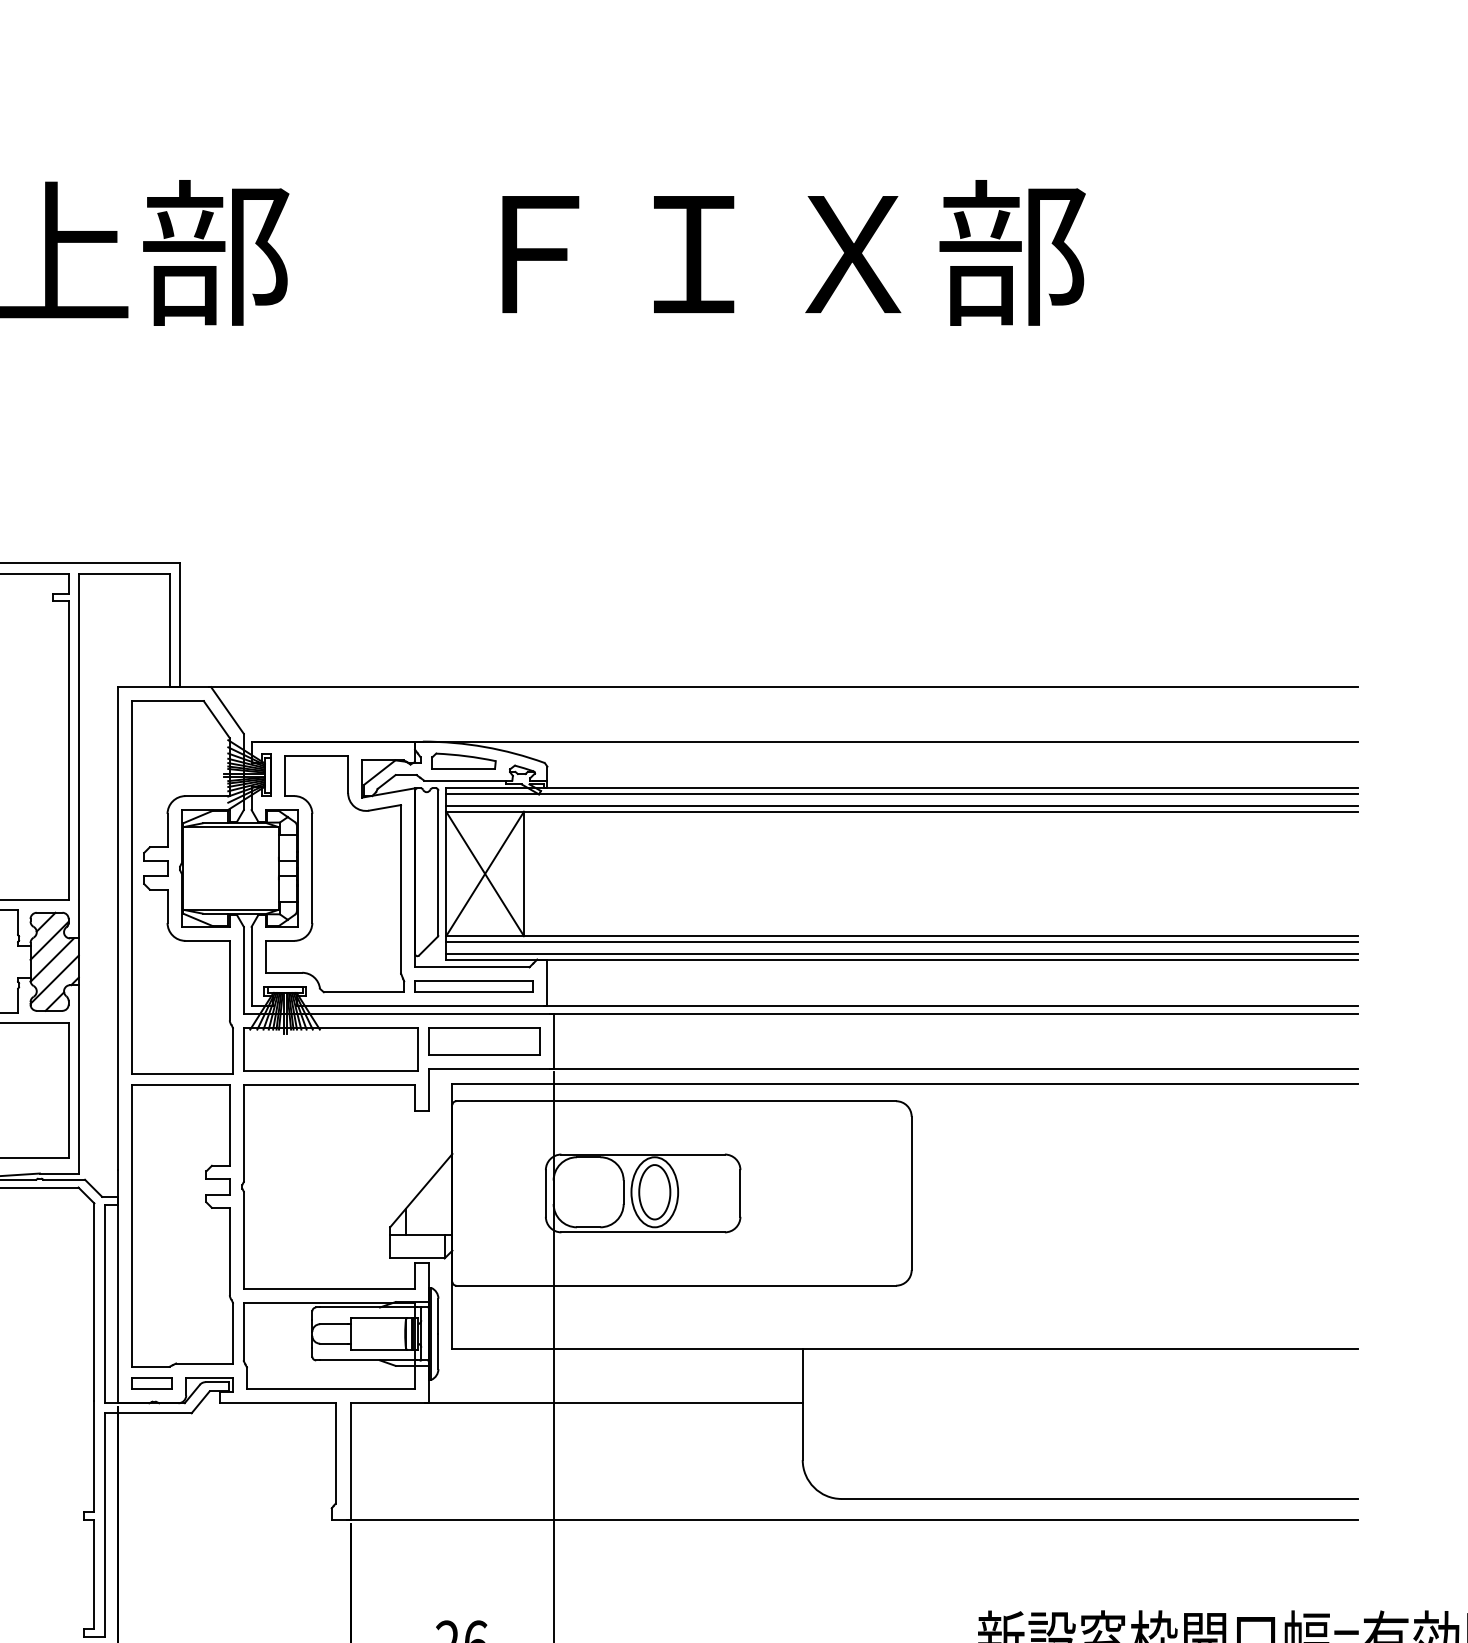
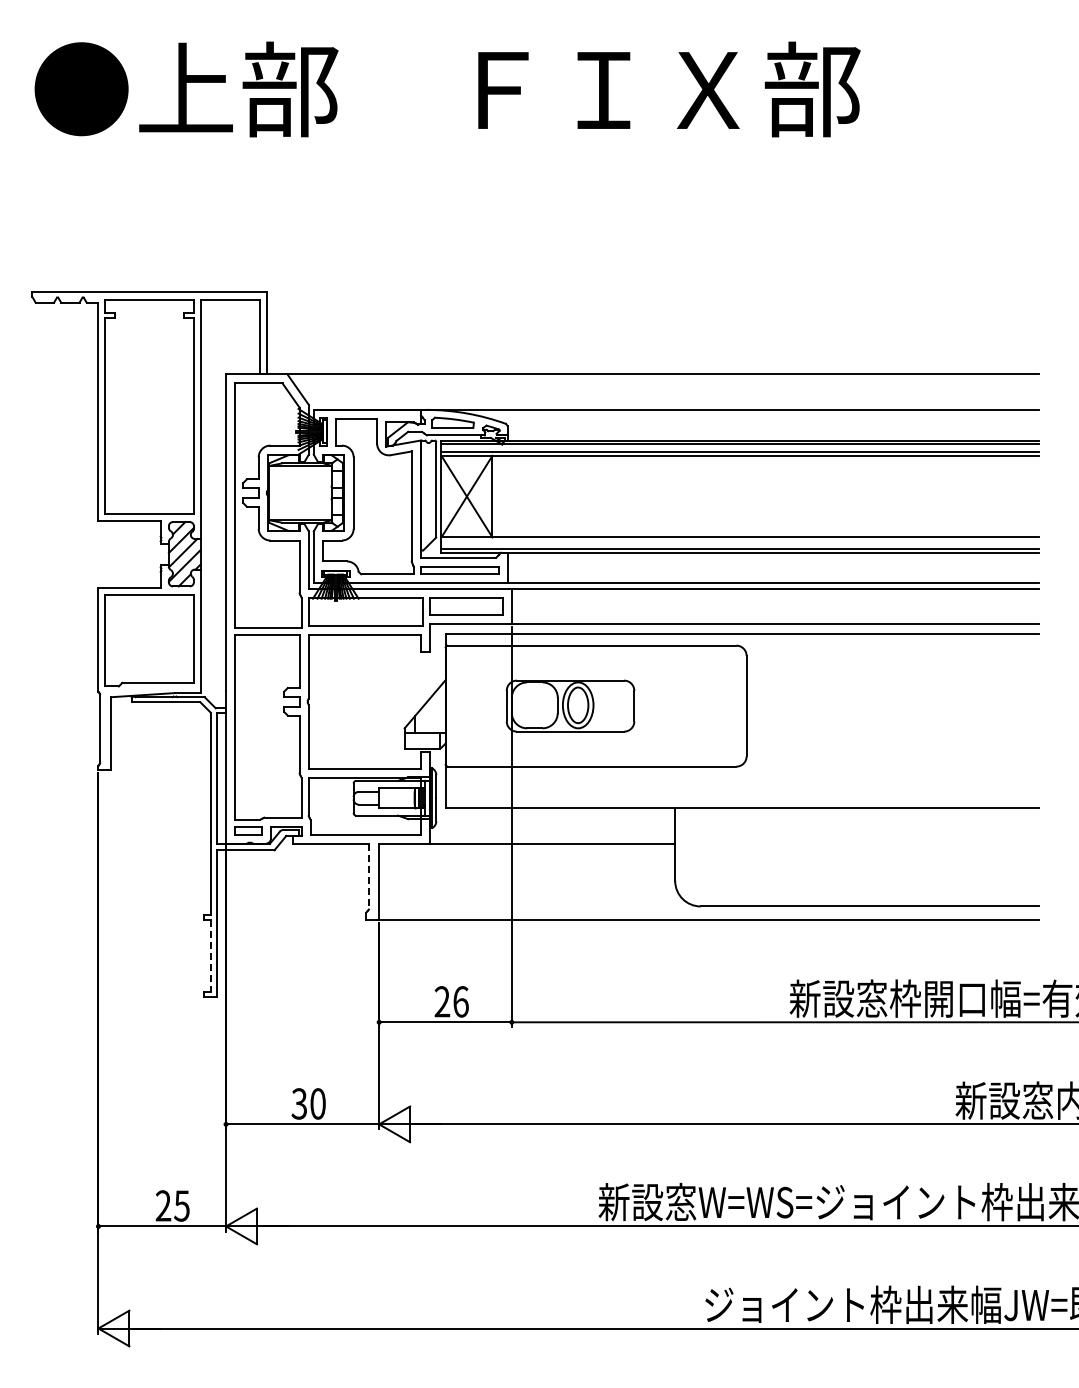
line: (902, 942) -> (740, 541), removed
line: (334, 1453) -> (368, 876), solid -> dashed
line: (93, 1573) -> (210, 955), solid -> dashed

